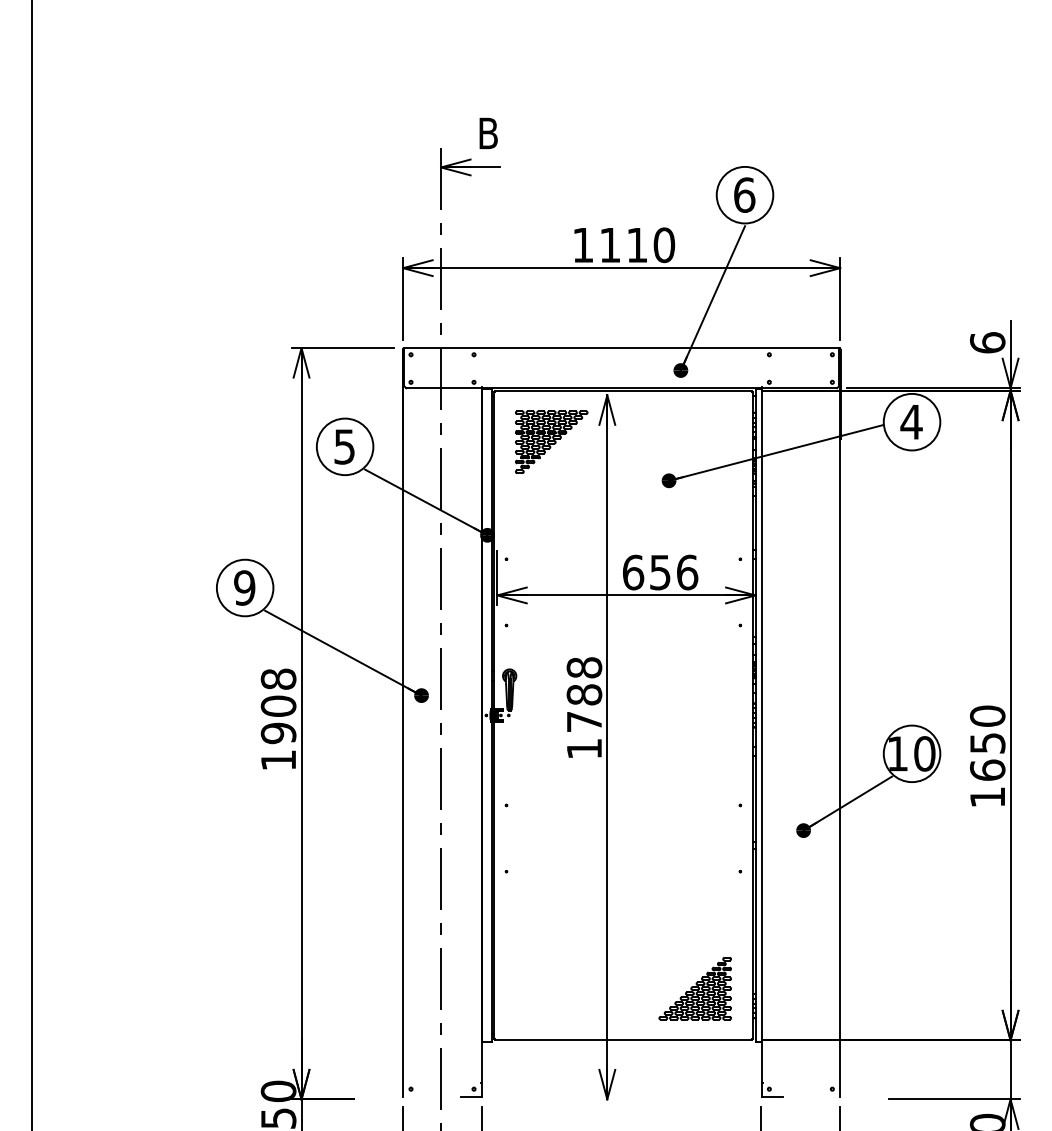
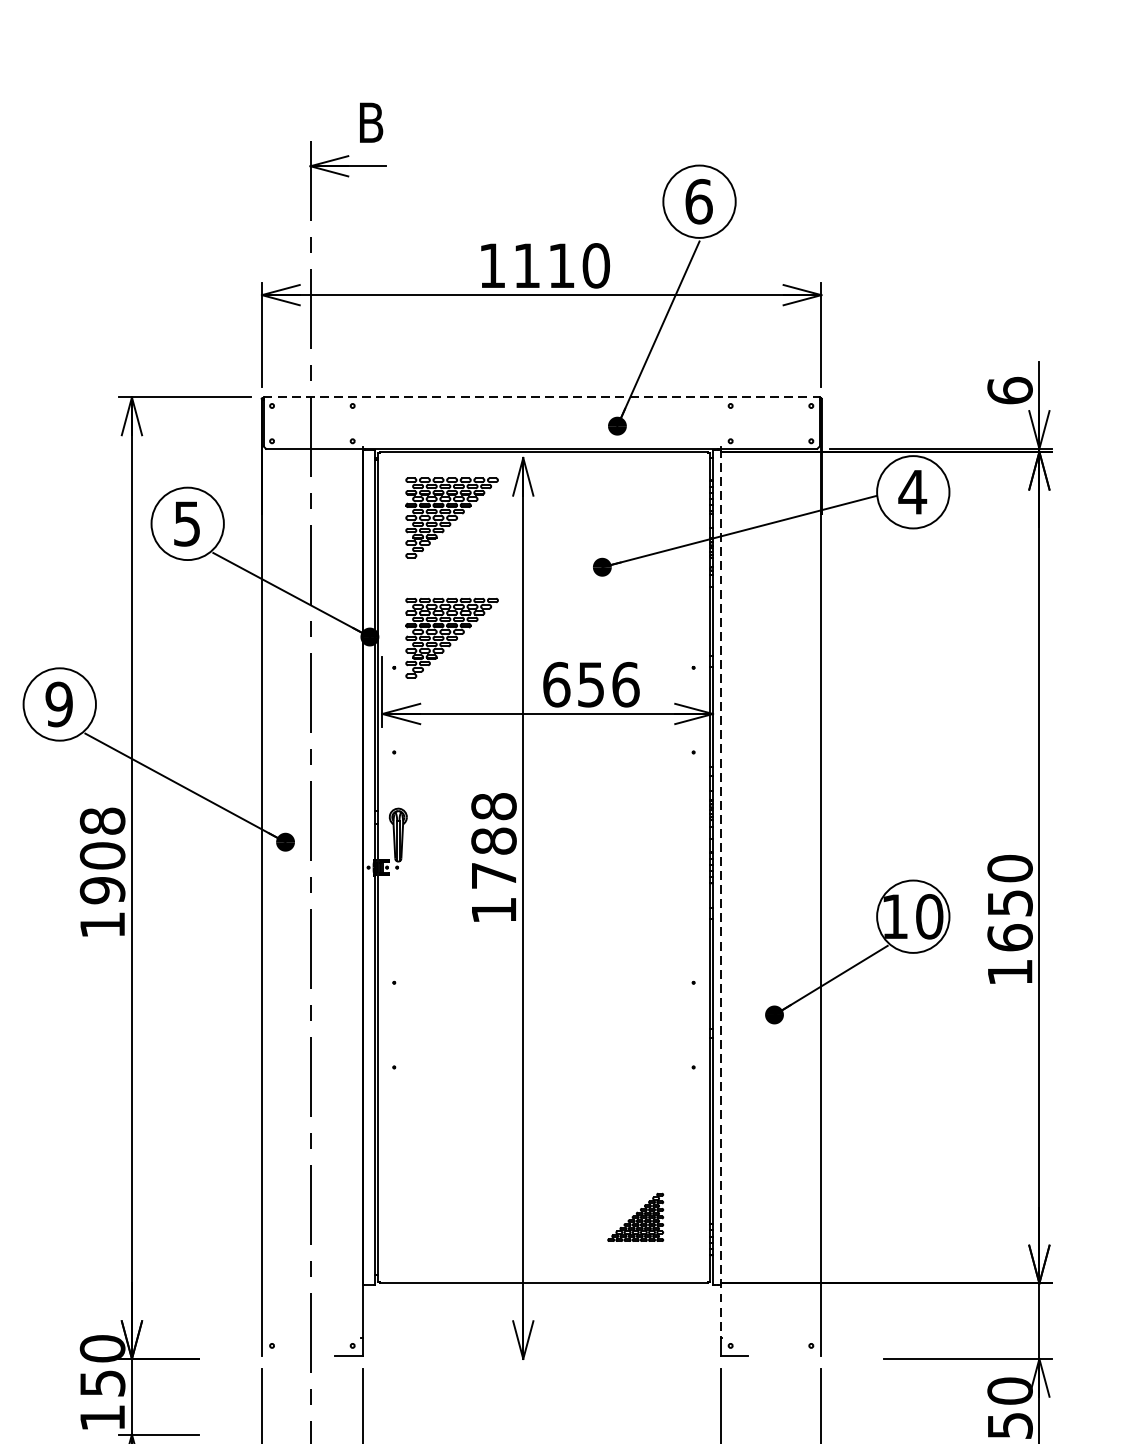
line: (622, 348) -> (542, 397), solid -> dashed
part: (551, 535) -> (451, 637), added
line: (761, 735) -> (720, 893), solid -> dashed
part: (694, 988) -> (634, 1217), size x0.6

